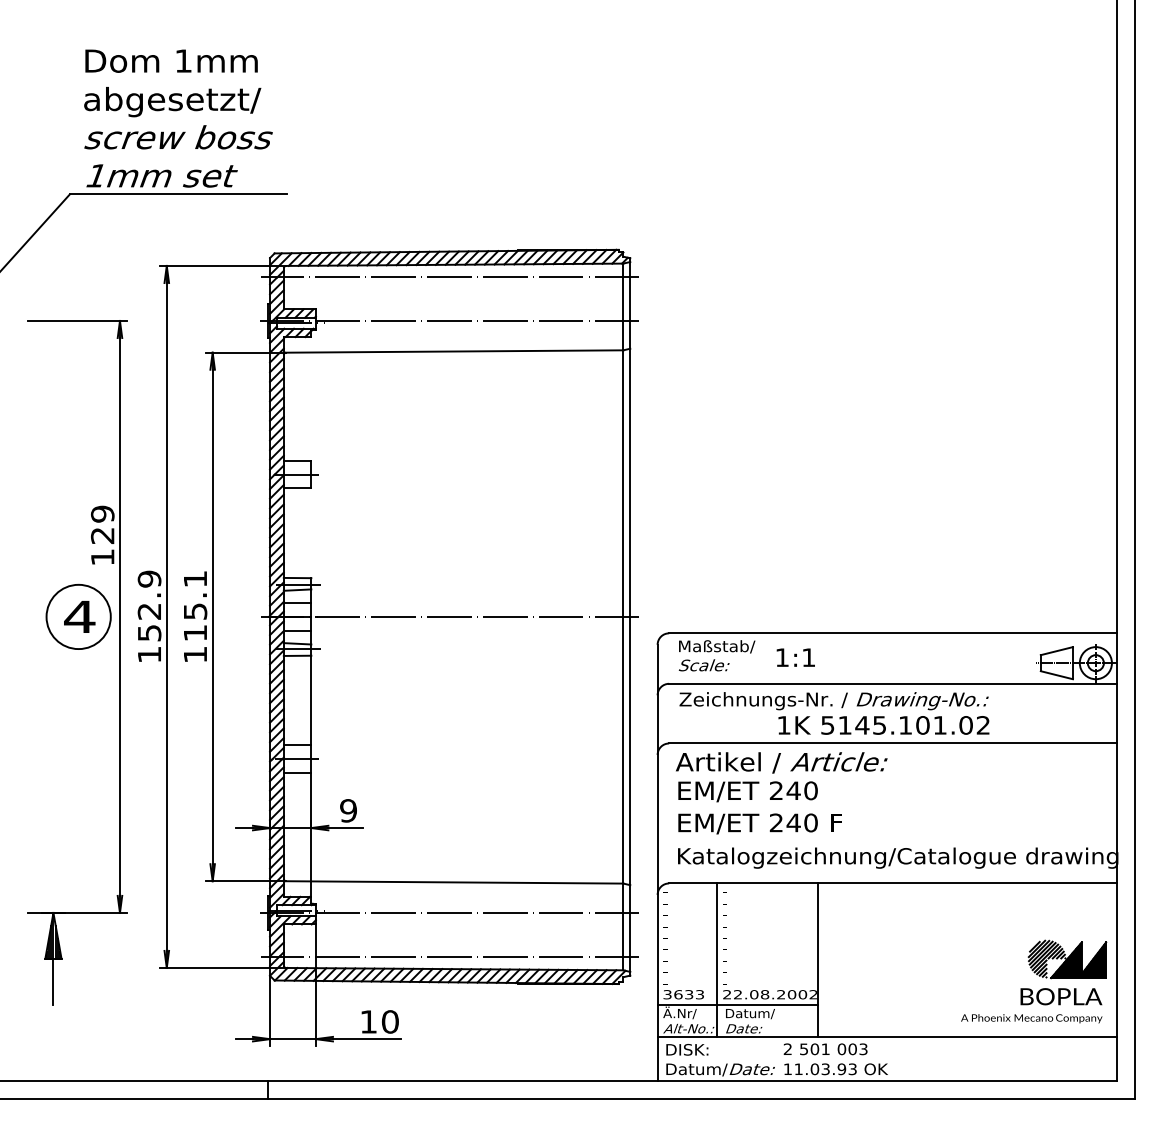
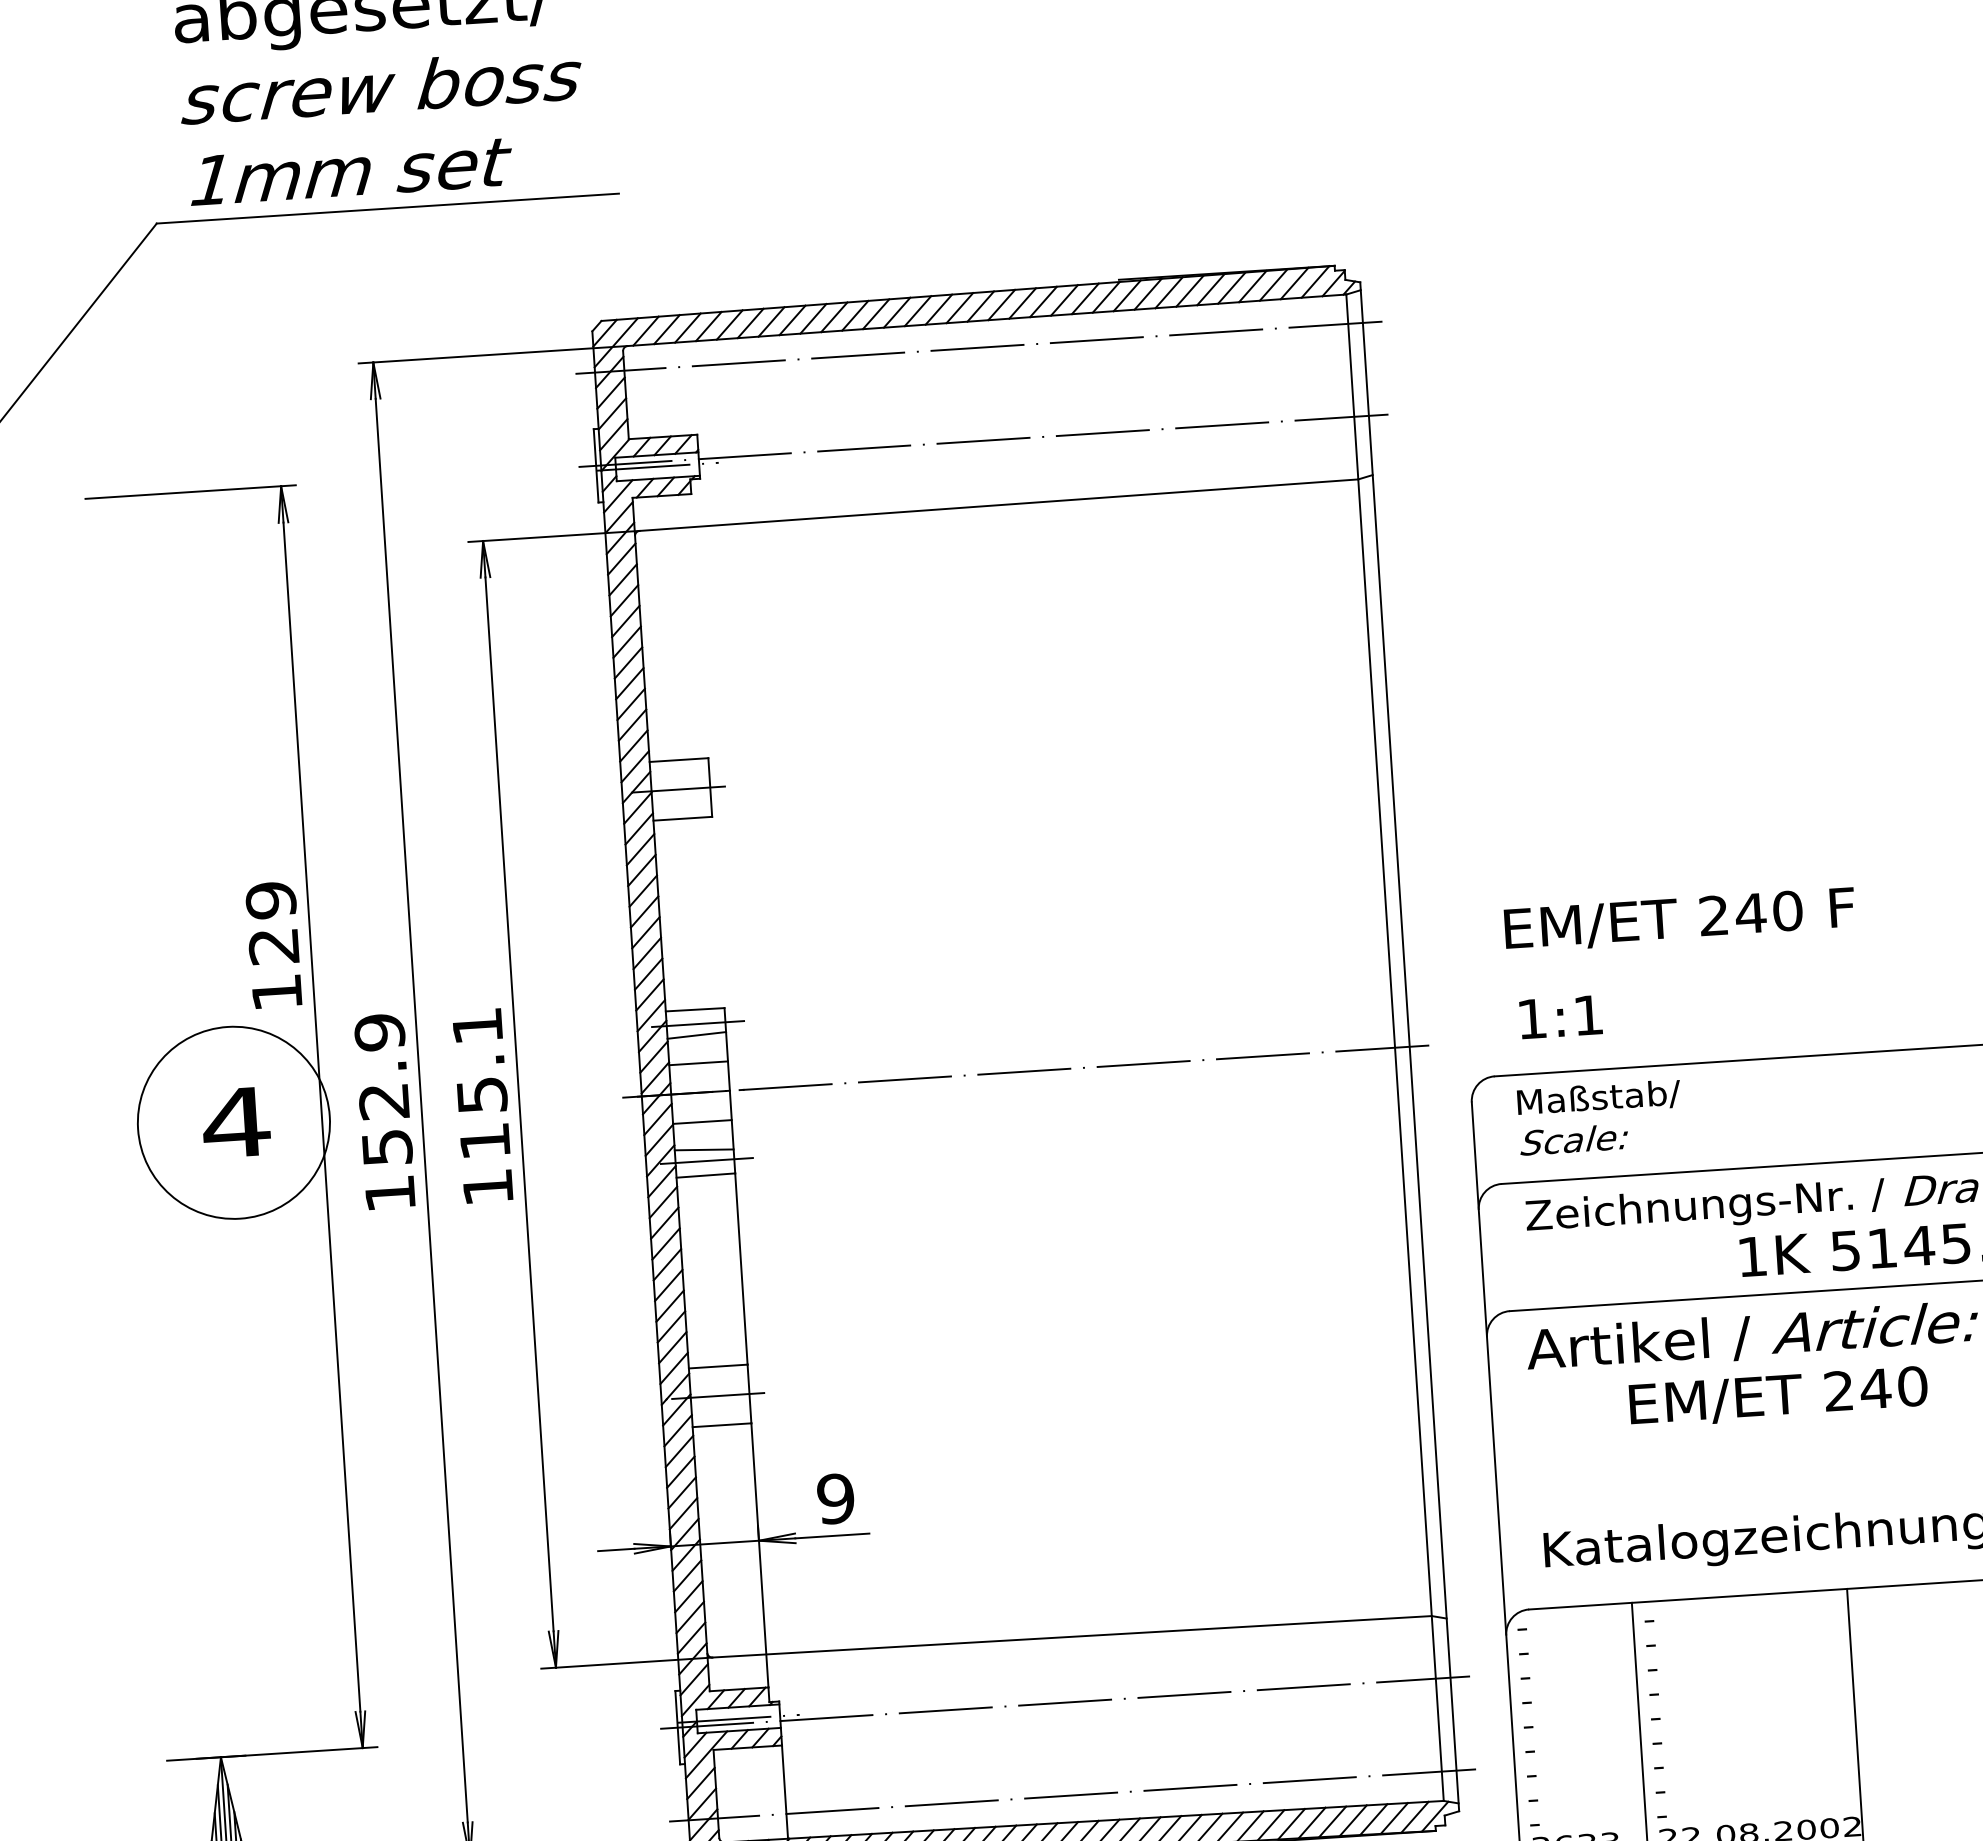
circle: (78, 616) -> (233, 1121), size x1.4
text: (795, 657) -> (1560, 1016), moved
text: (747, 791) -> (1777, 1396), moved
text: (759, 823) -> (1678, 919), moved

